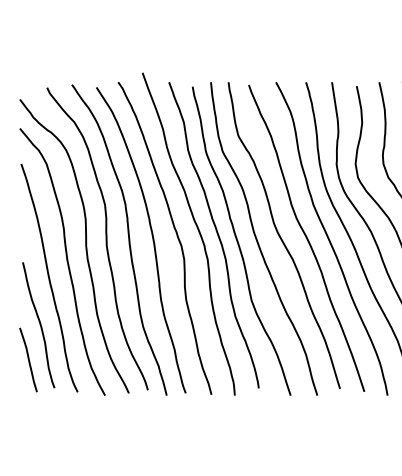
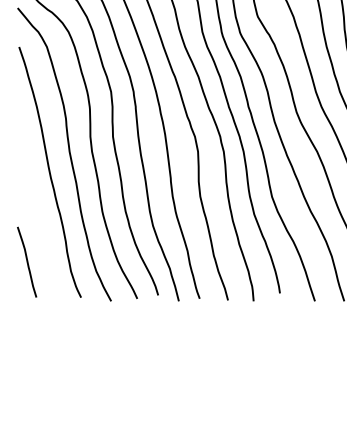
curve: (39, 325) -> (39, 224), removed

